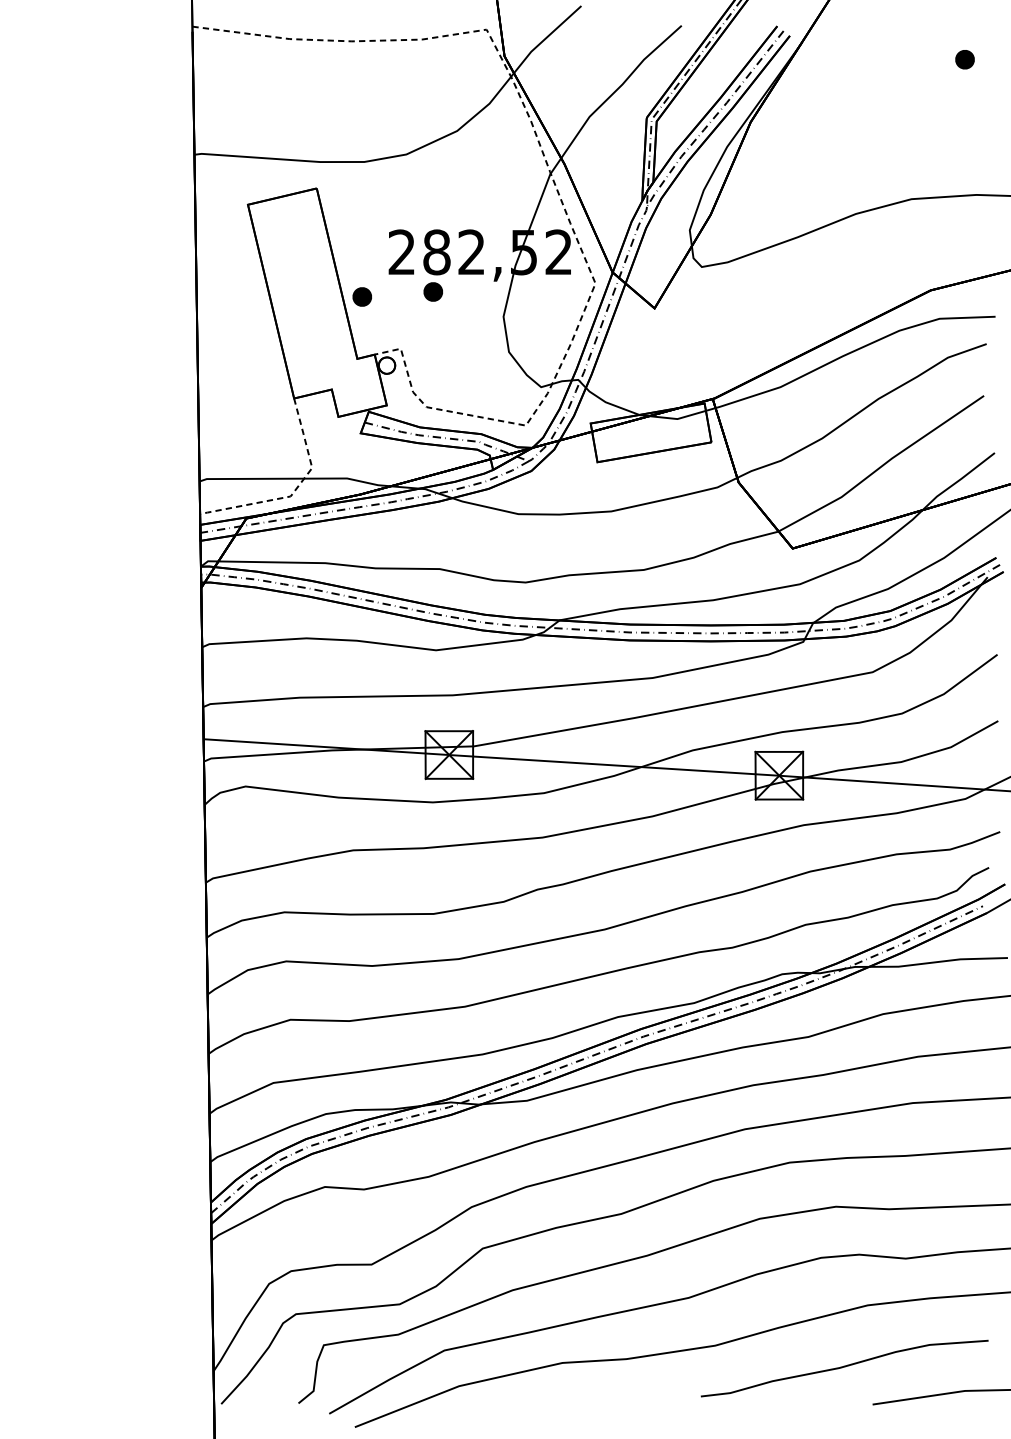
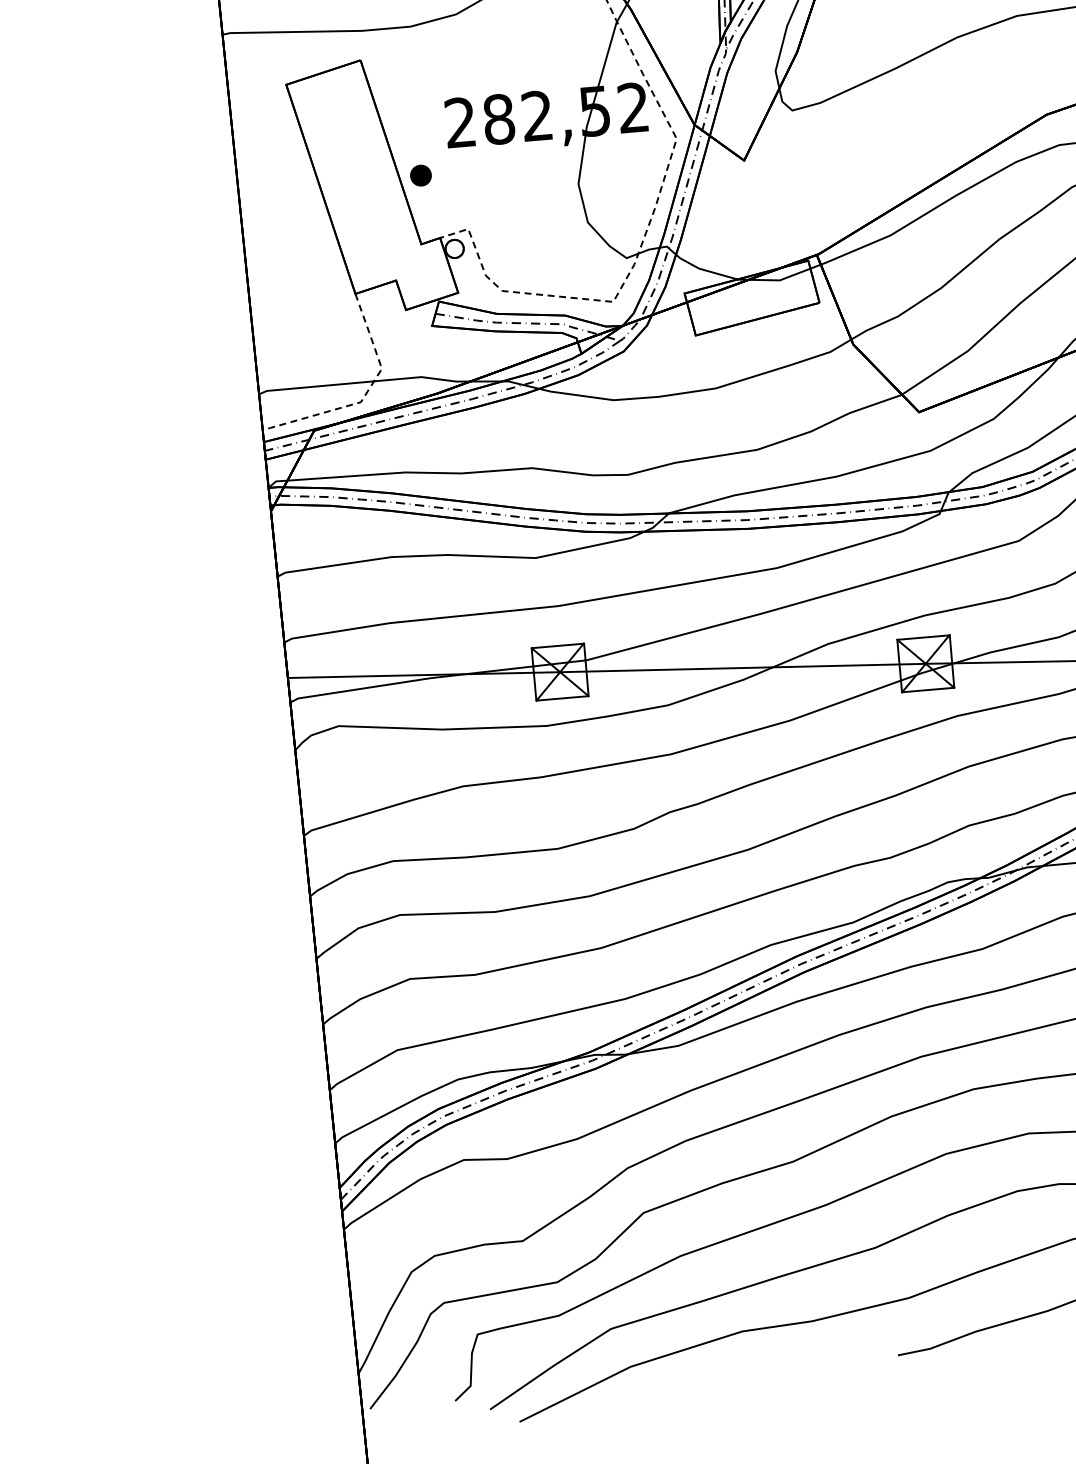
part: (432, 291) -> (497, 162), removed

